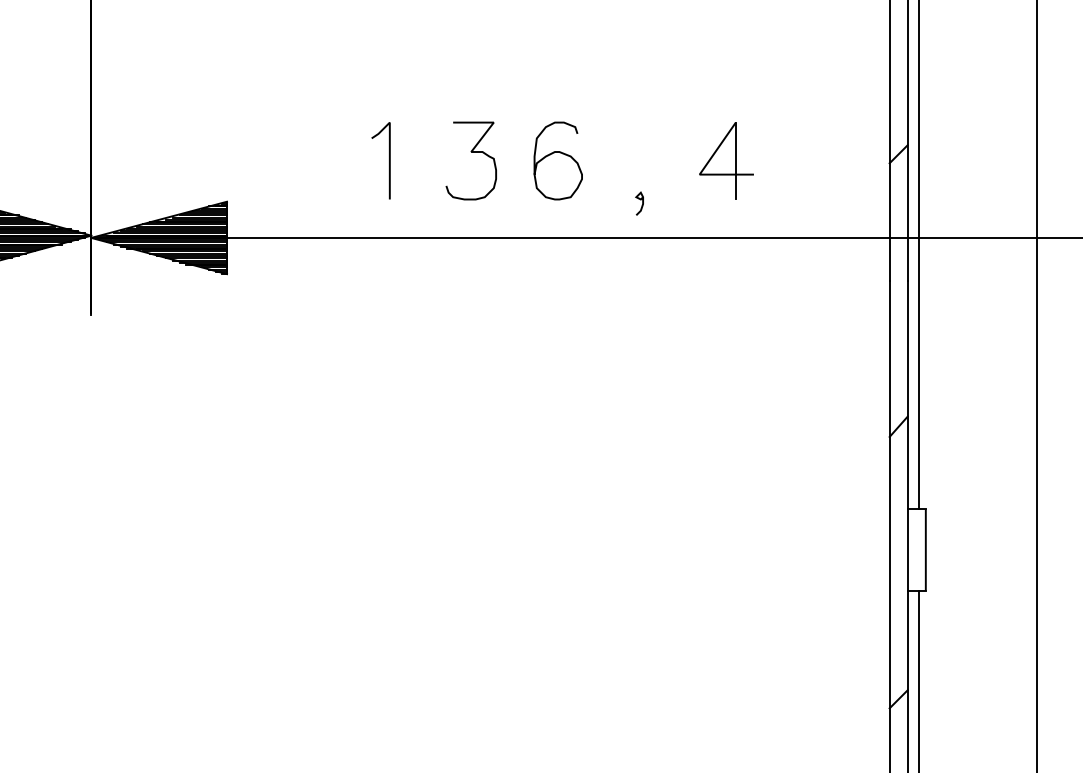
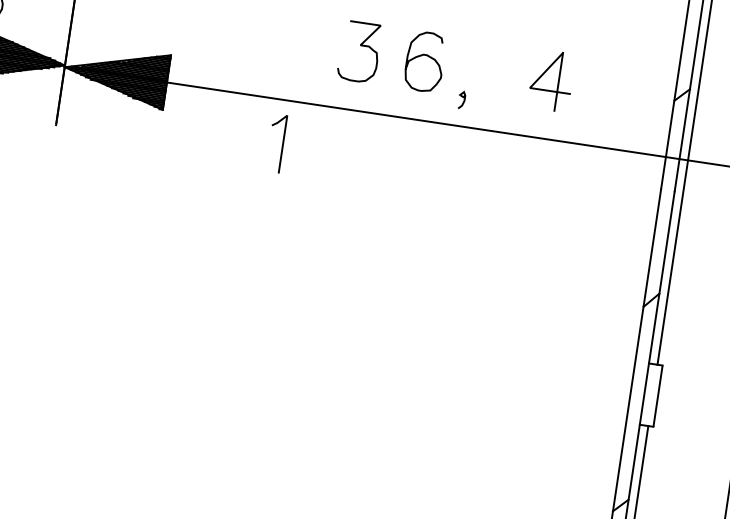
curve: (388, 160) -> (282, 144), moved
curve: (641, 205) -> (463, 101), moved

